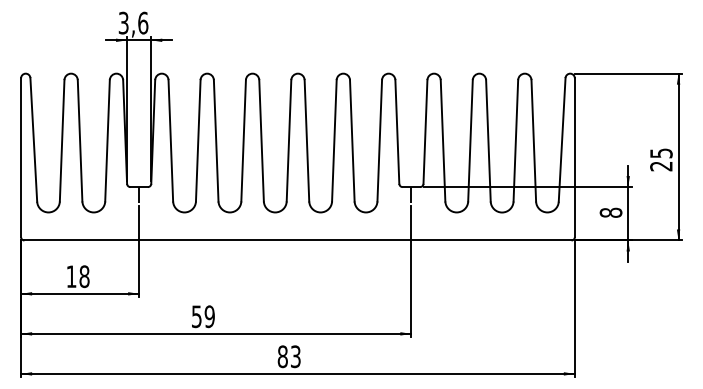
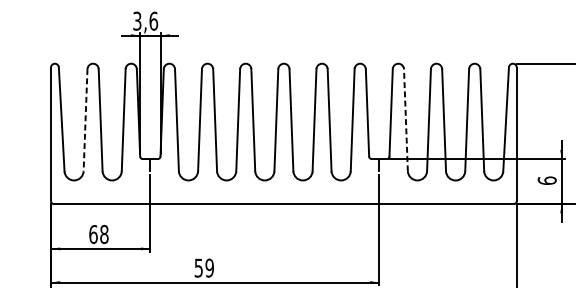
line: (62, 140) -> (85, 119), solid -> dashed
line: (443, 140) -> (406, 119), solid -> dashed
text: (610, 212) -> (546, 180), 8 -> 6
text: (71, 276) -> (93, 234), 18 -> 68

